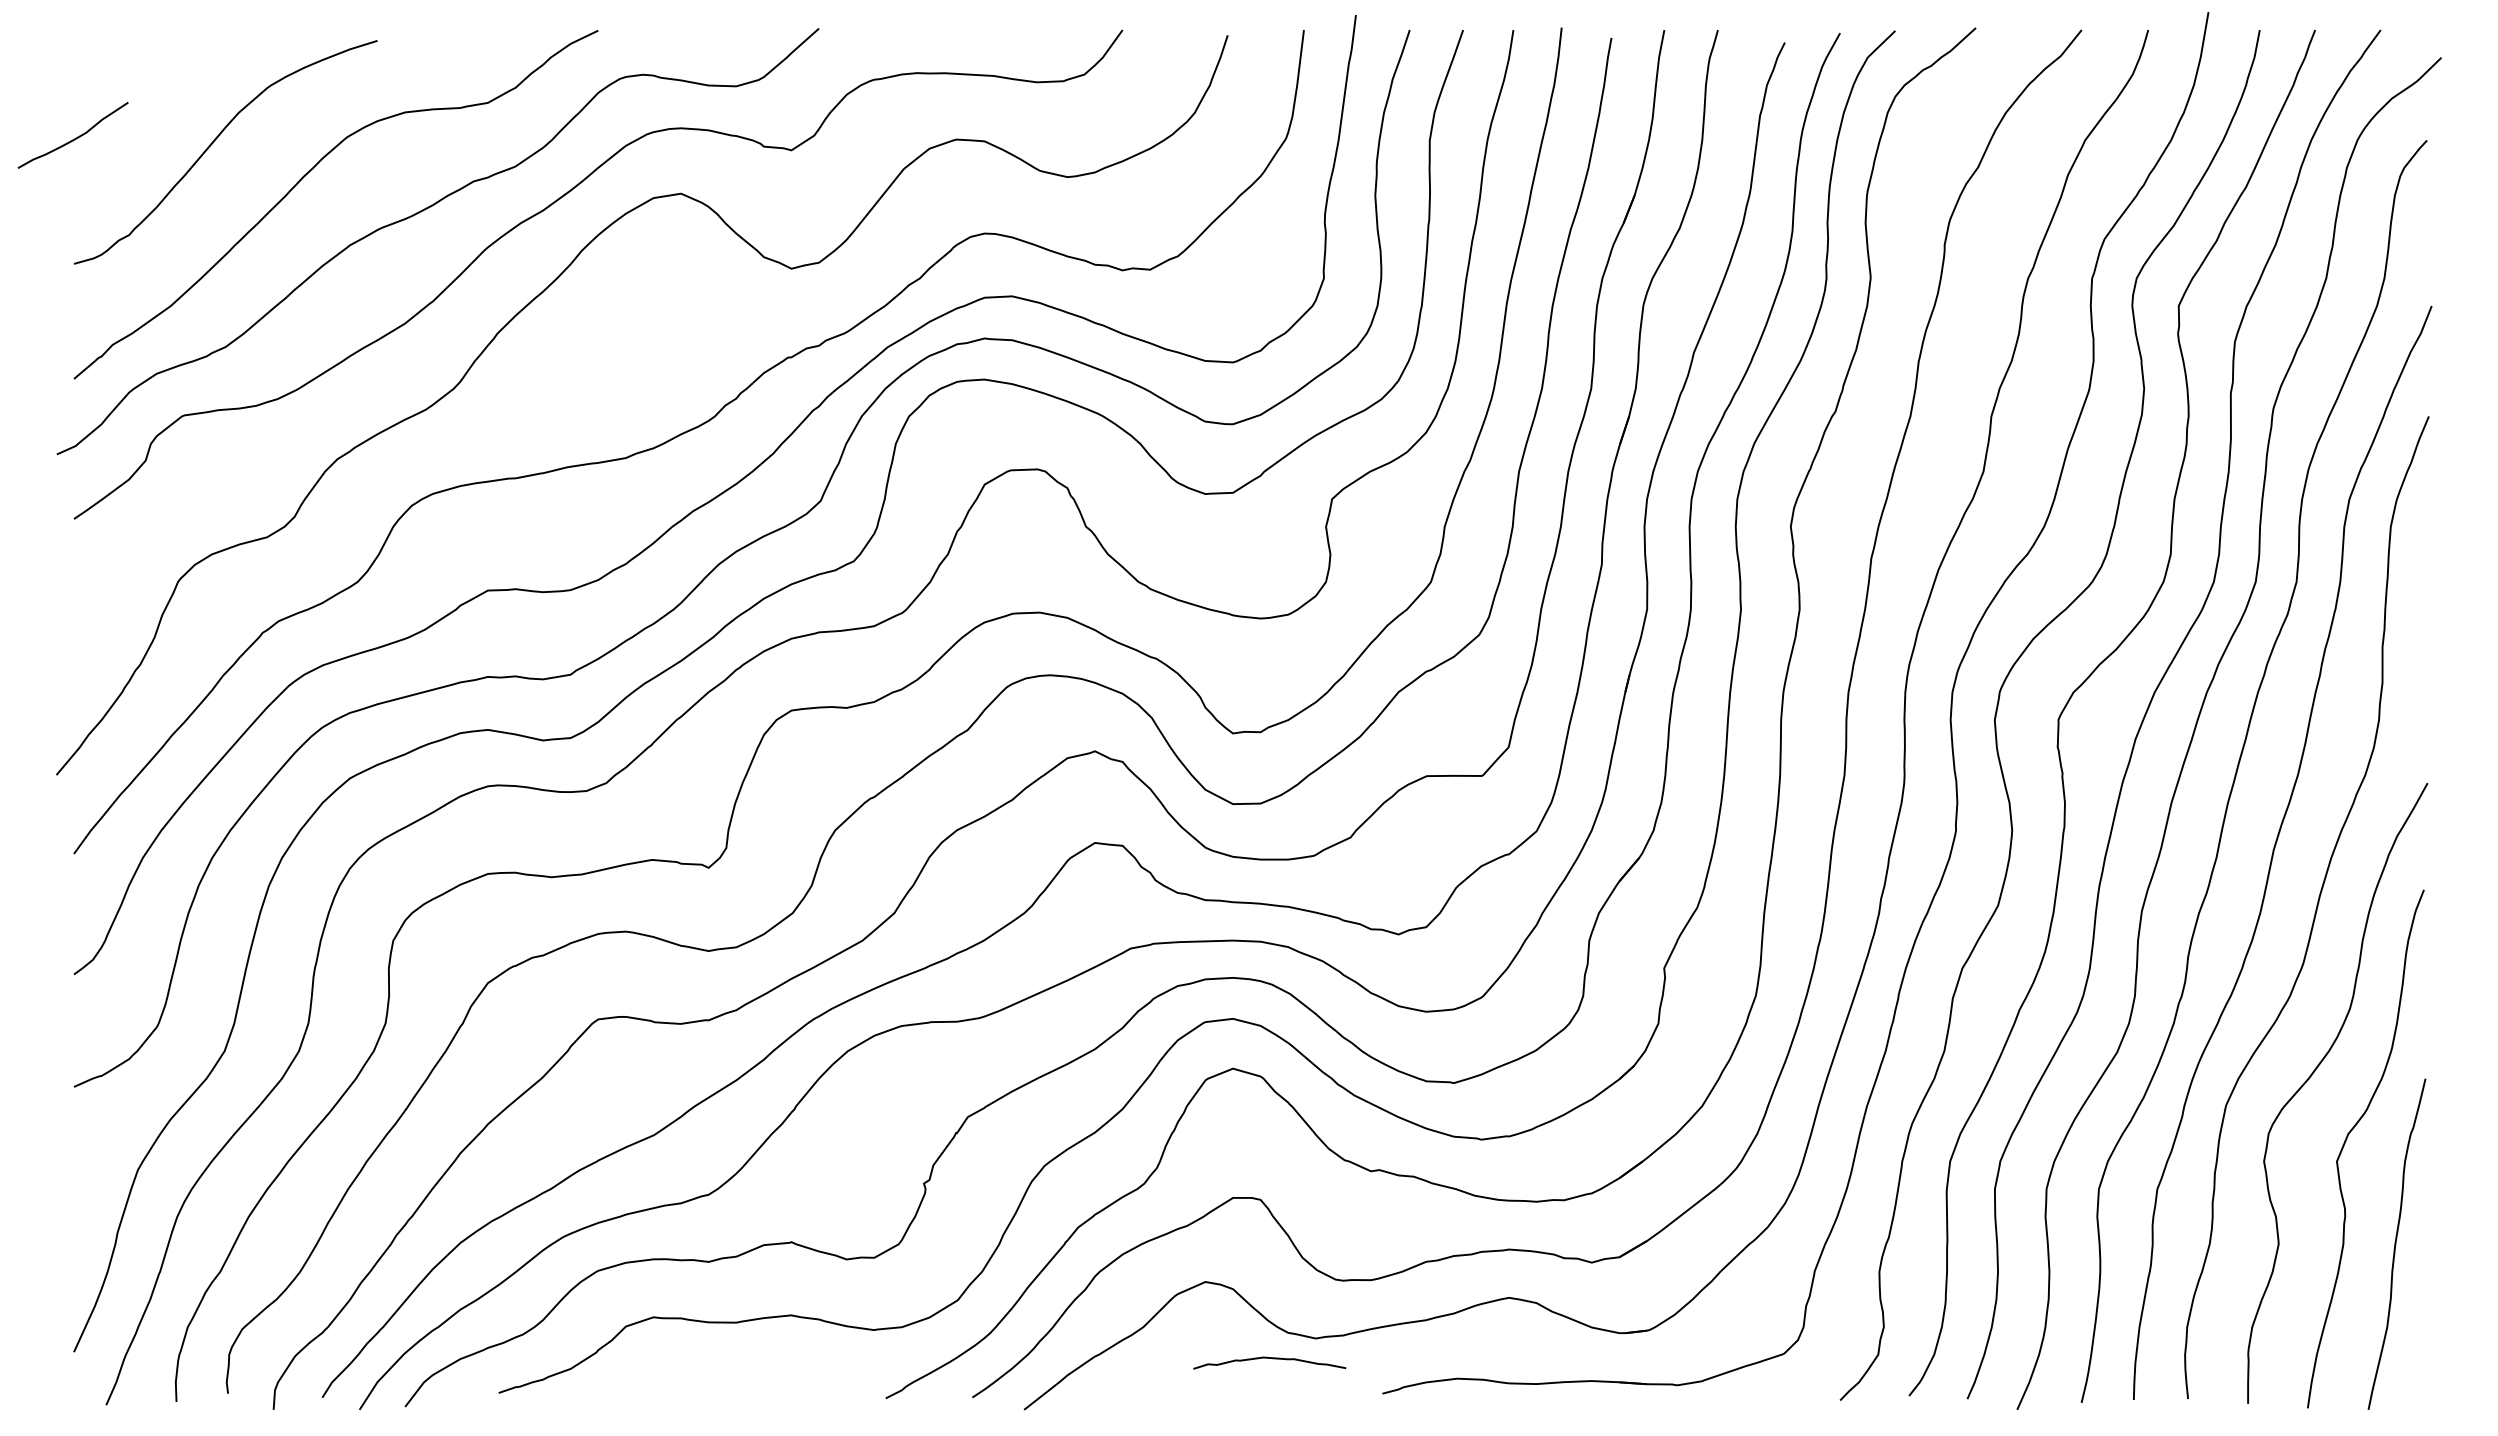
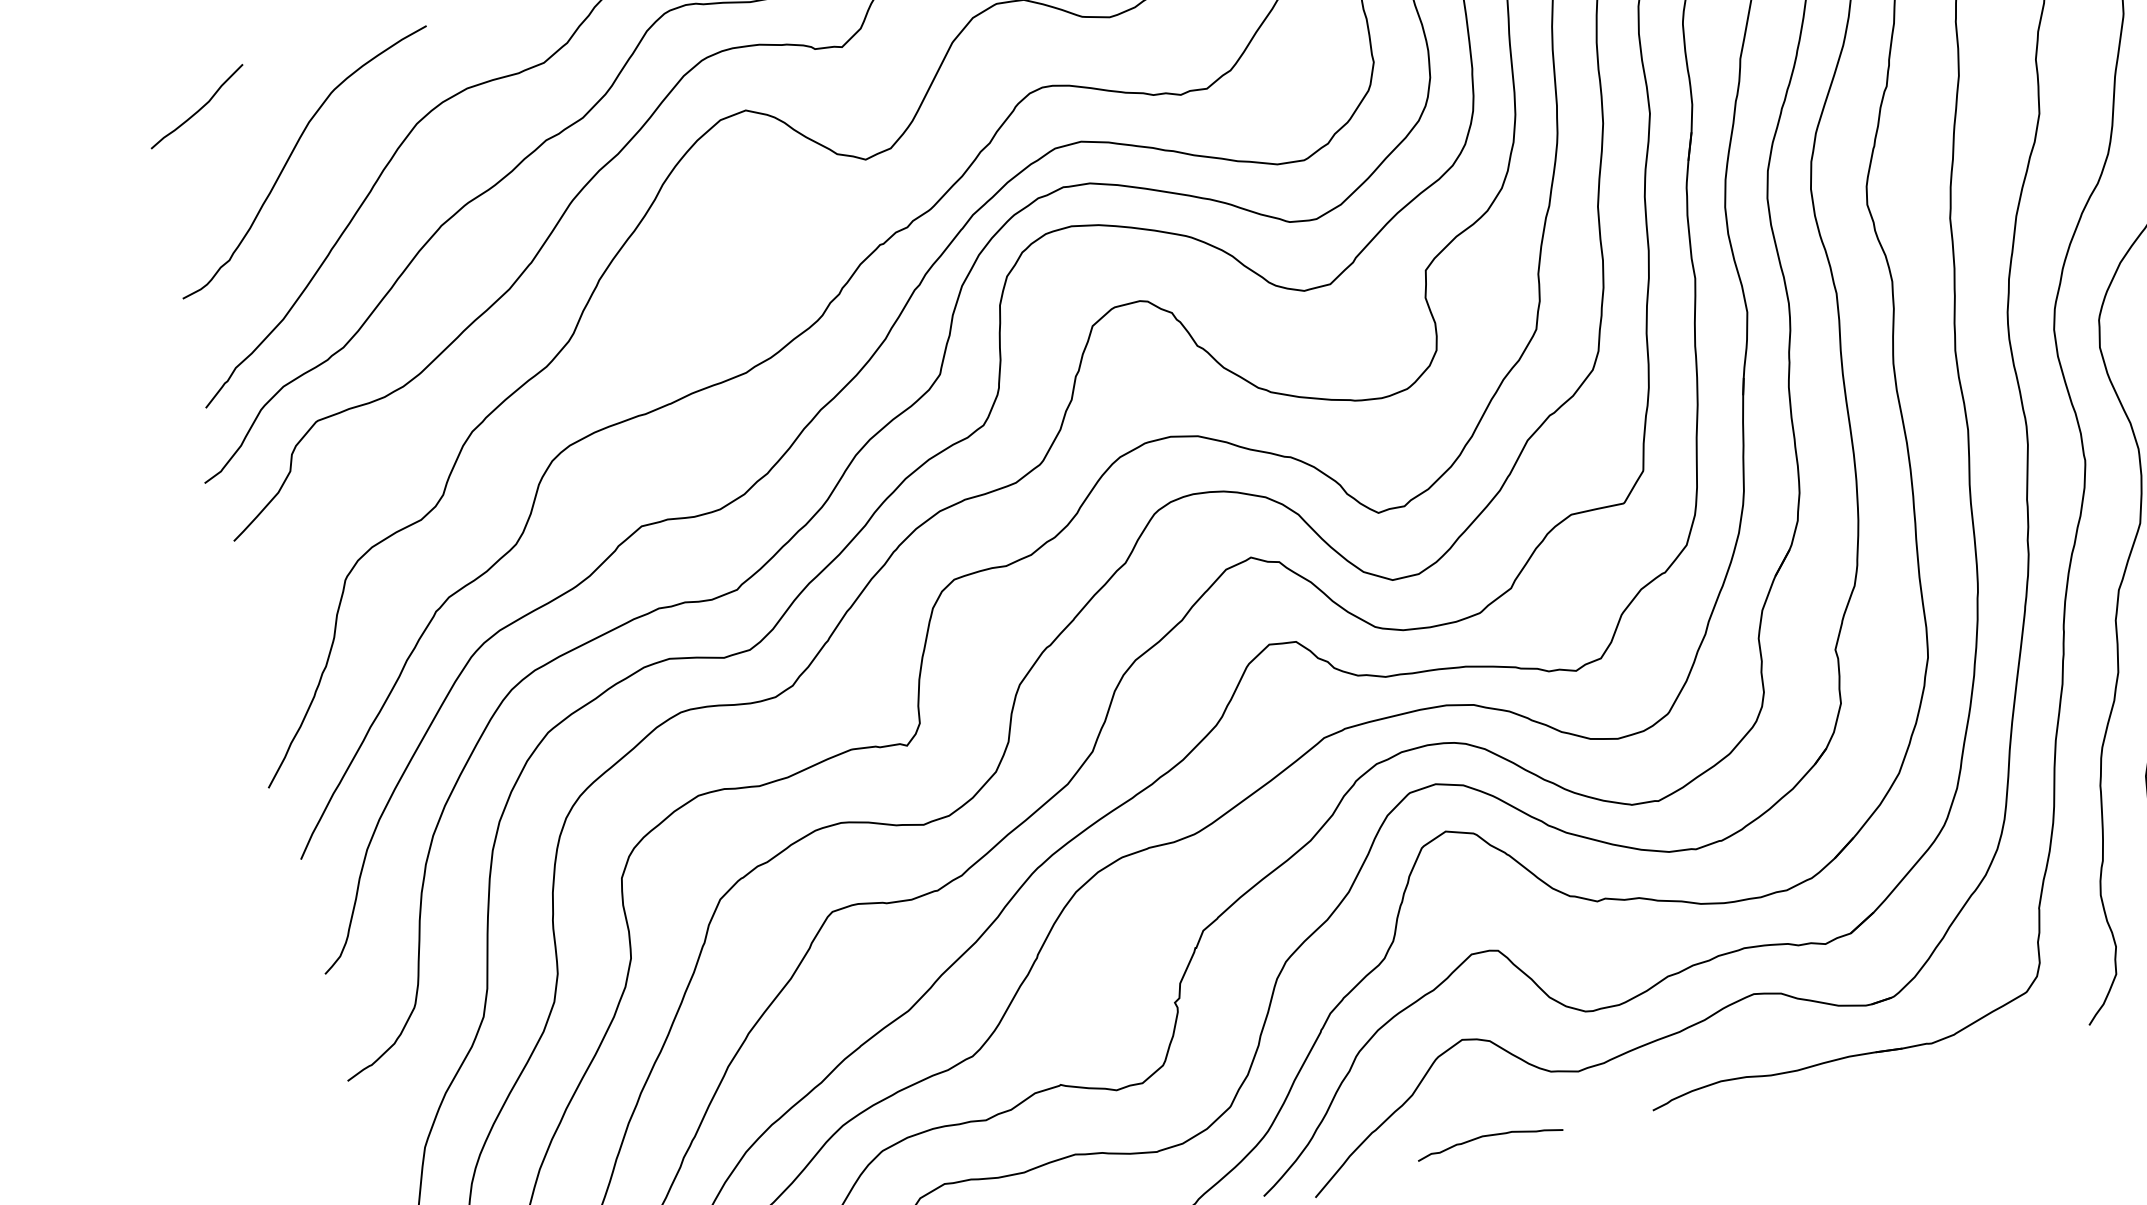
curve: (75, 137) -> (199, 108), moved
curve: (1269, 1358) -> (1488, 1136), moved

